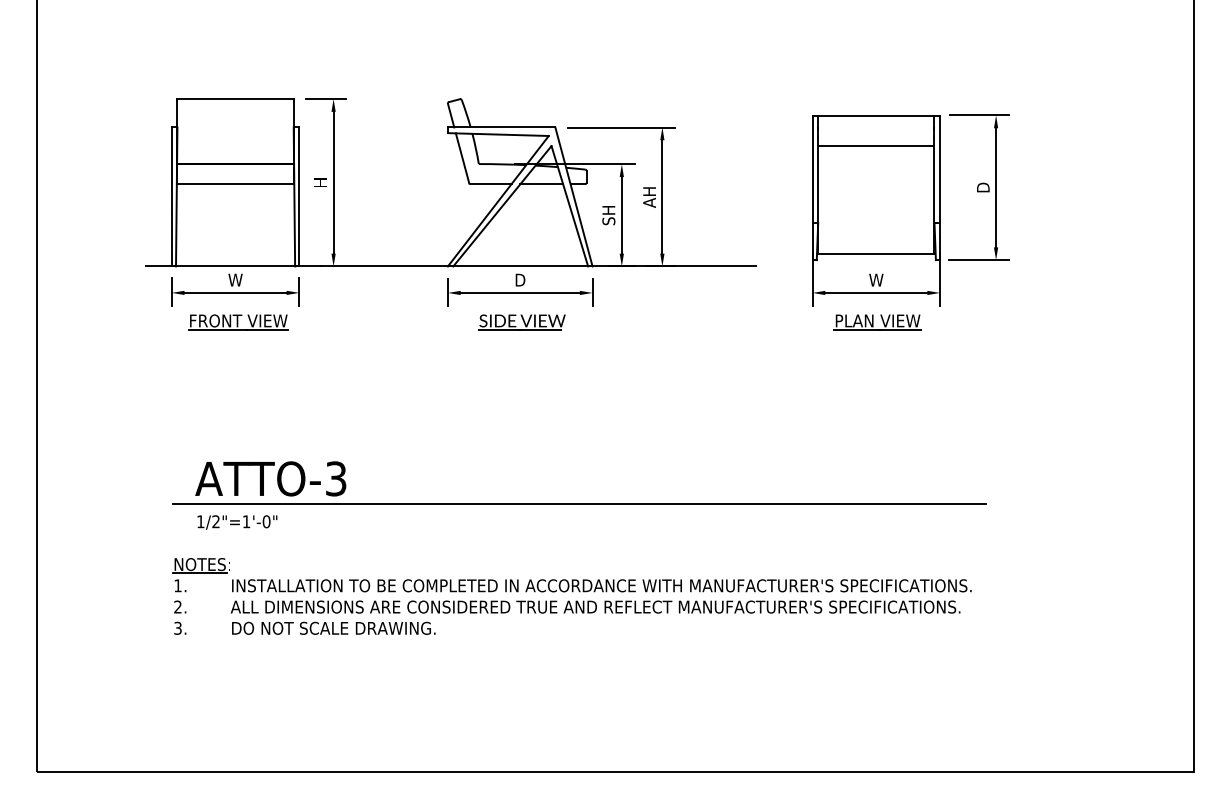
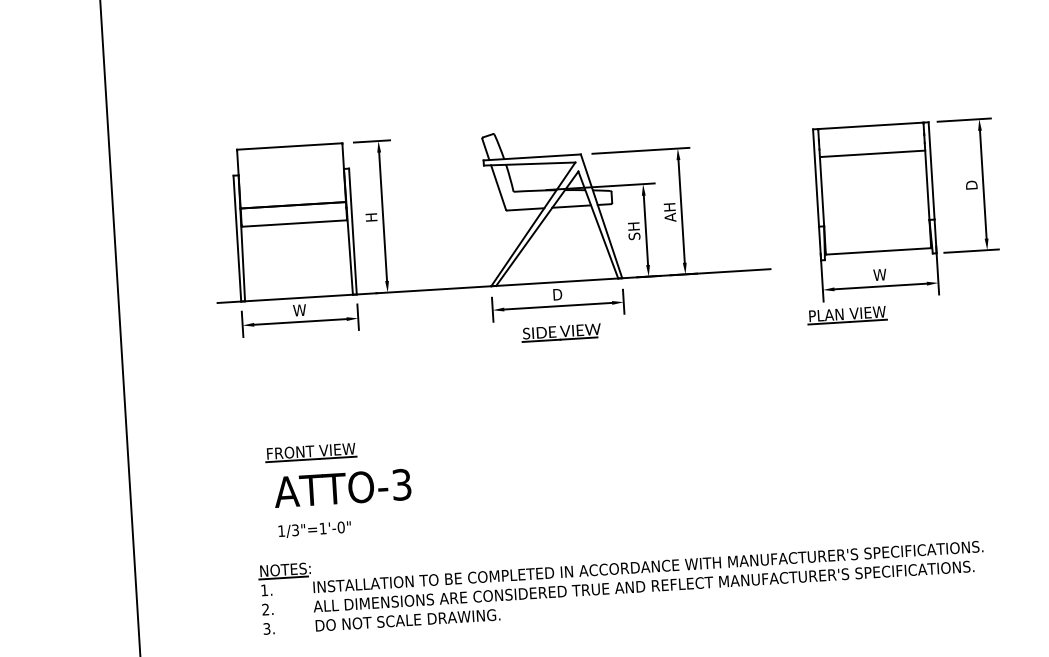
part: (238, 322) -> (311, 452), moved
part: (877, 322) -> (847, 315), moved
line: (579, 503) -> (623, 493), removed
text: (215, 522) -> (294, 530), 1/2"=1'-0" -> 1/3"=1'-0"

